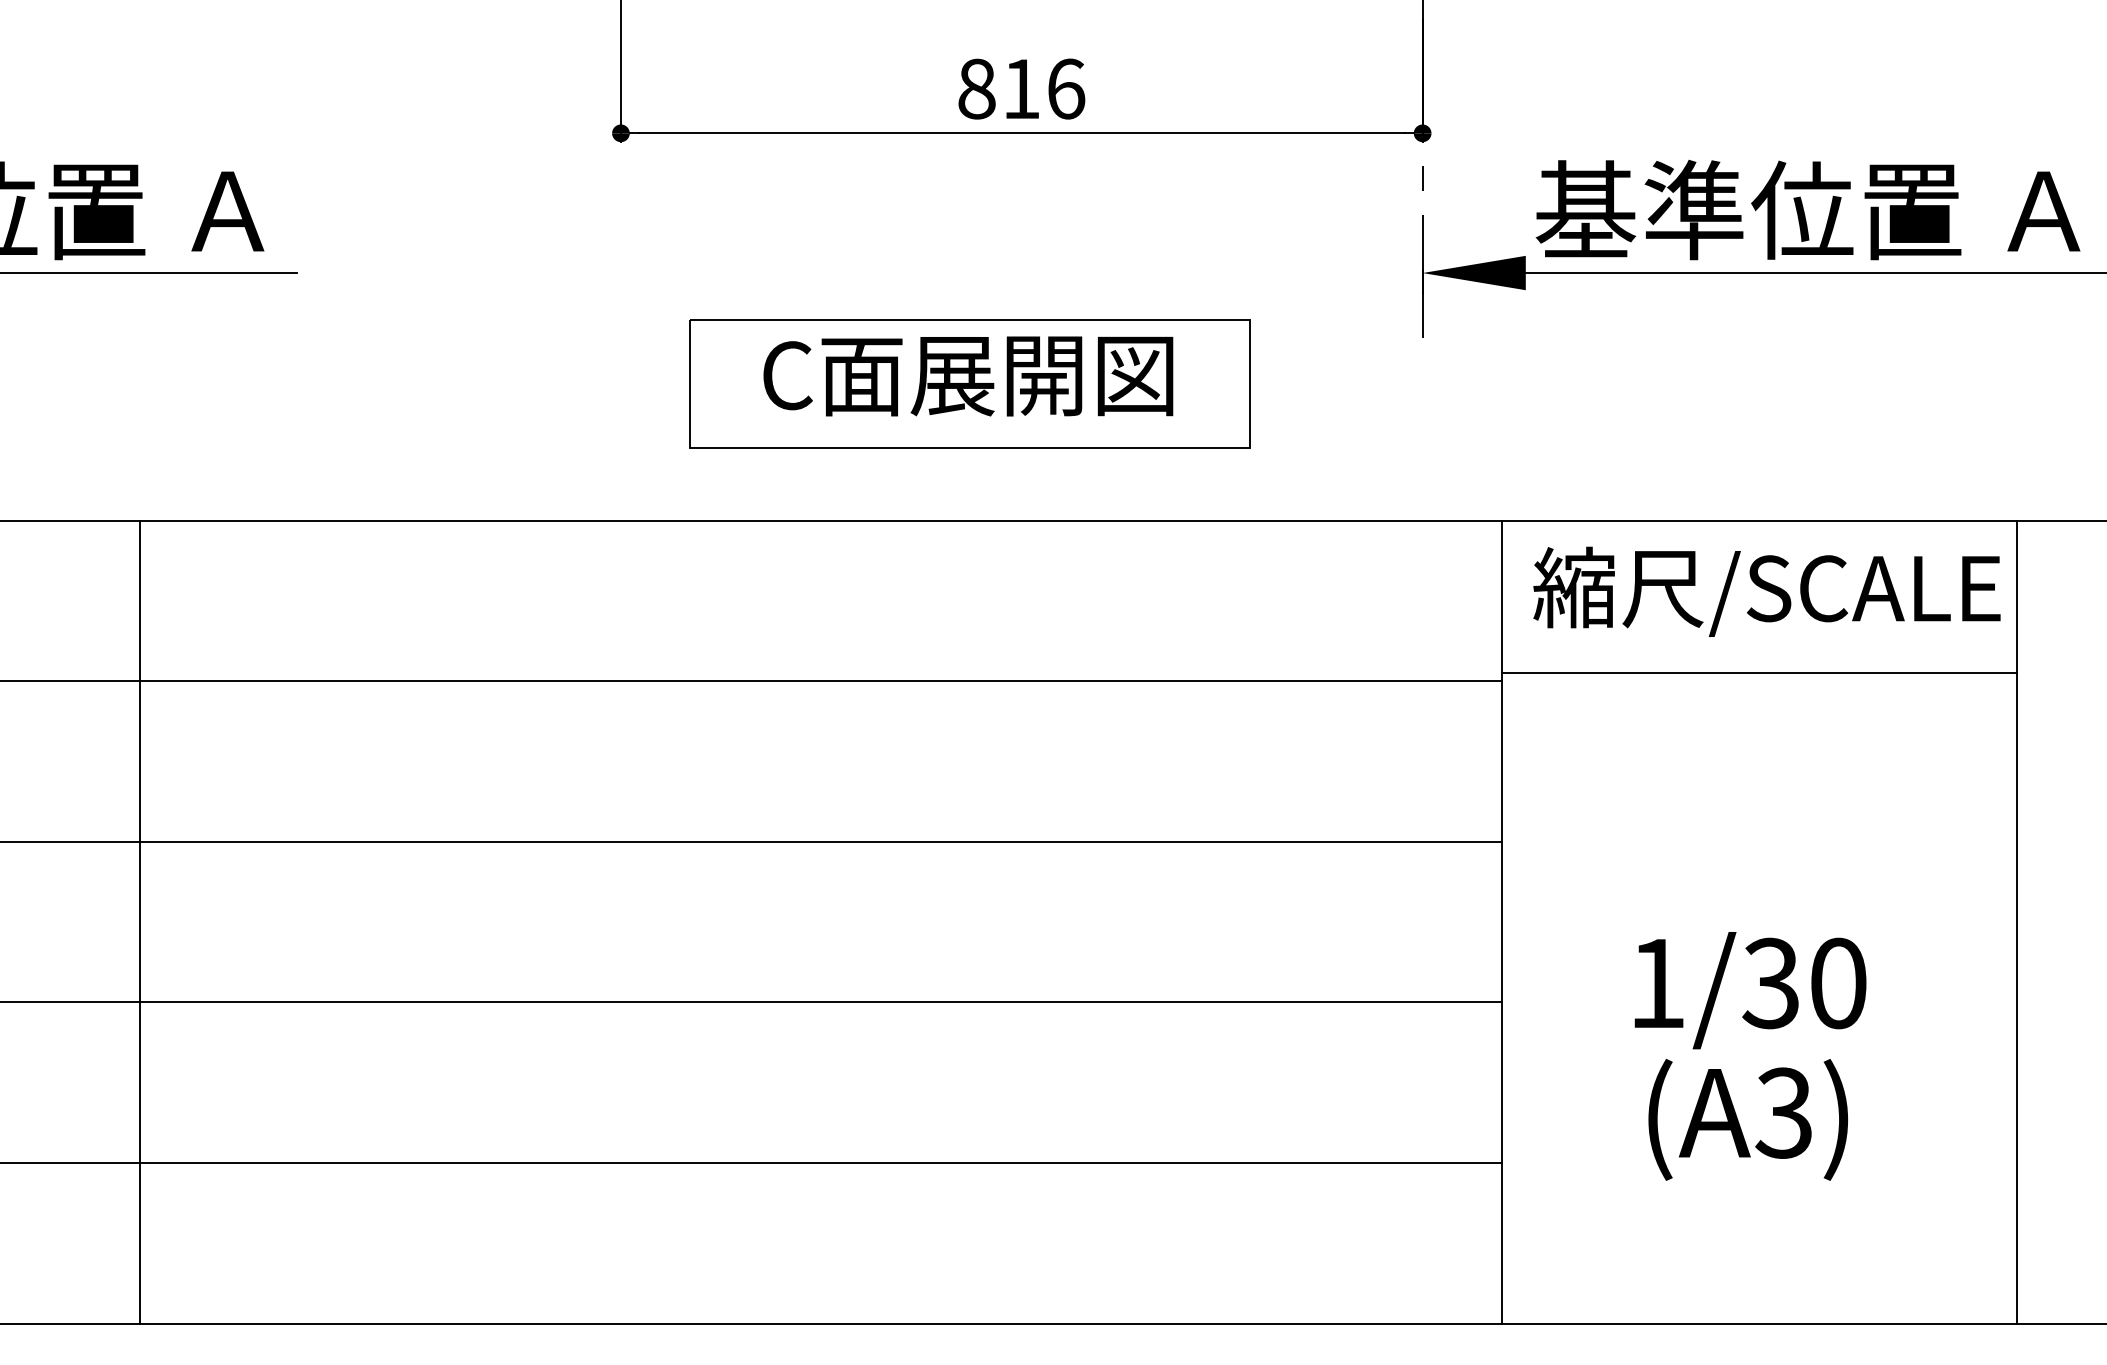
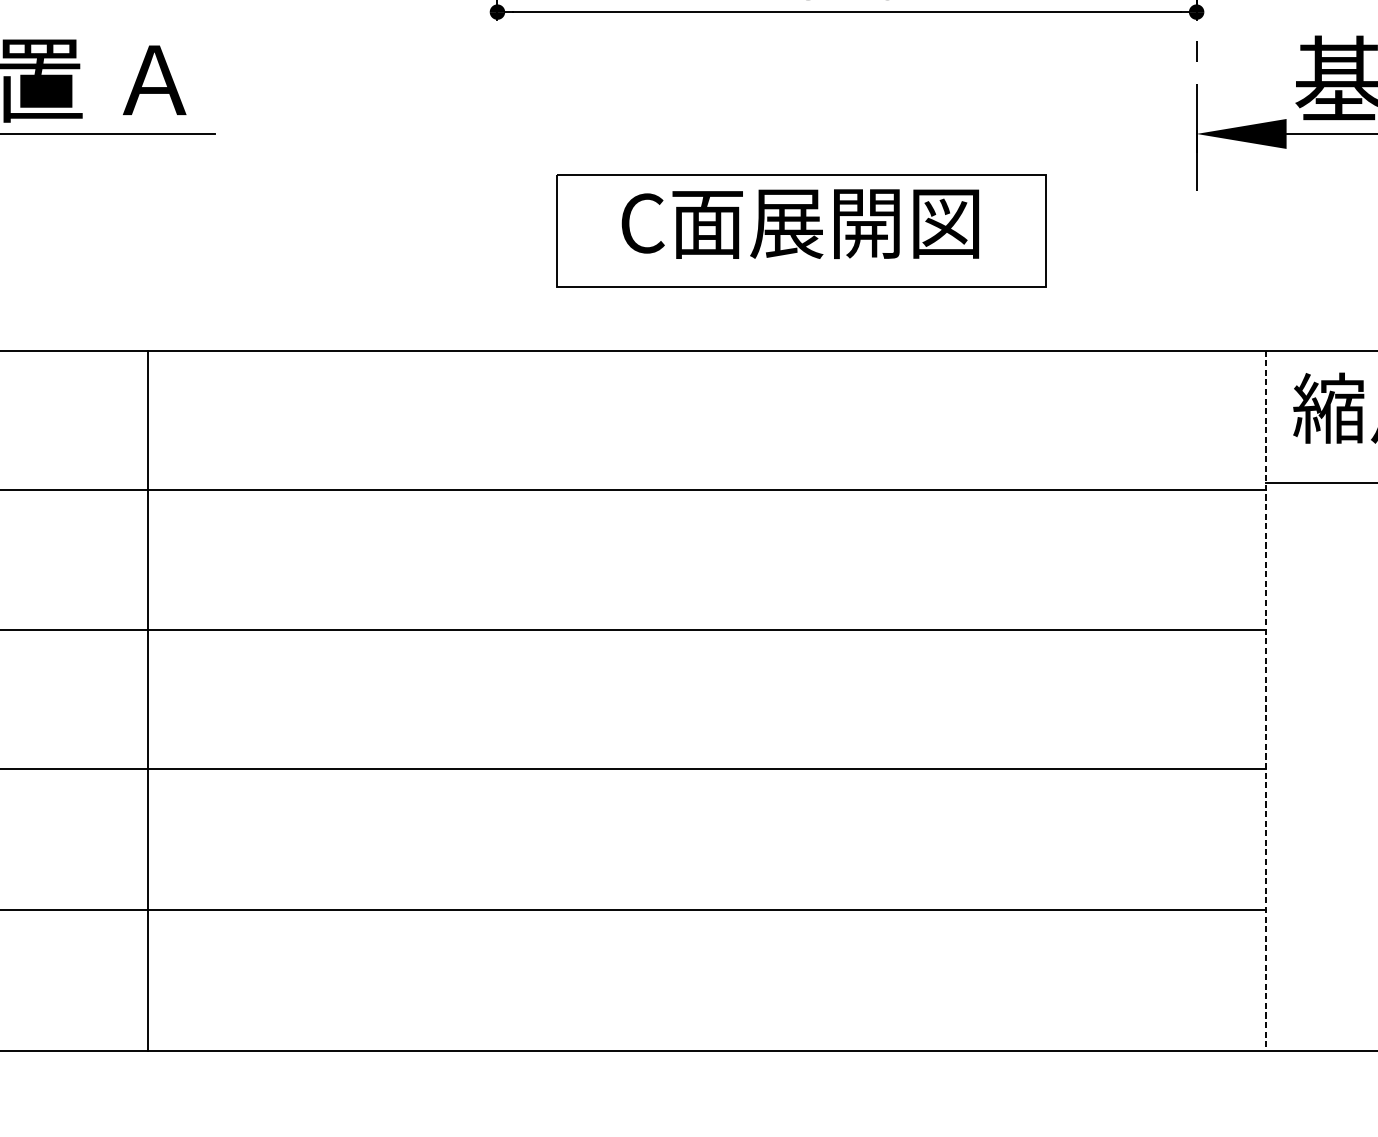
line: (139, 922) -> (147, 700), moved
line: (1502, 923) -> (1266, 701), solid -> dashed

